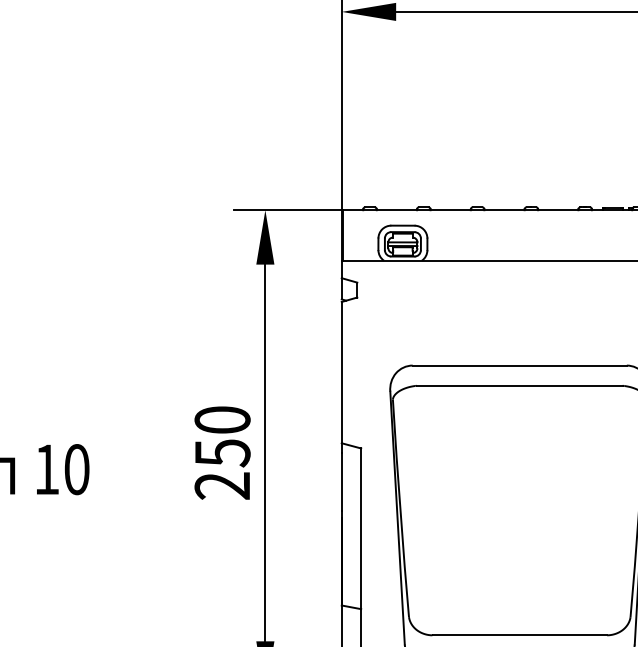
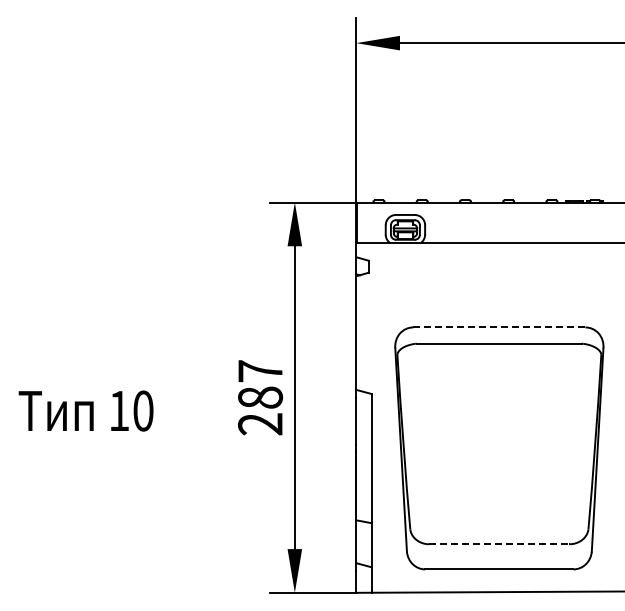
line: (519, 365) -> (499, 327), solid -> dashed
text: (222, 436) -> (260, 384), 250 -> 287
line: (519, 635) -> (499, 544), solid -> dashed

